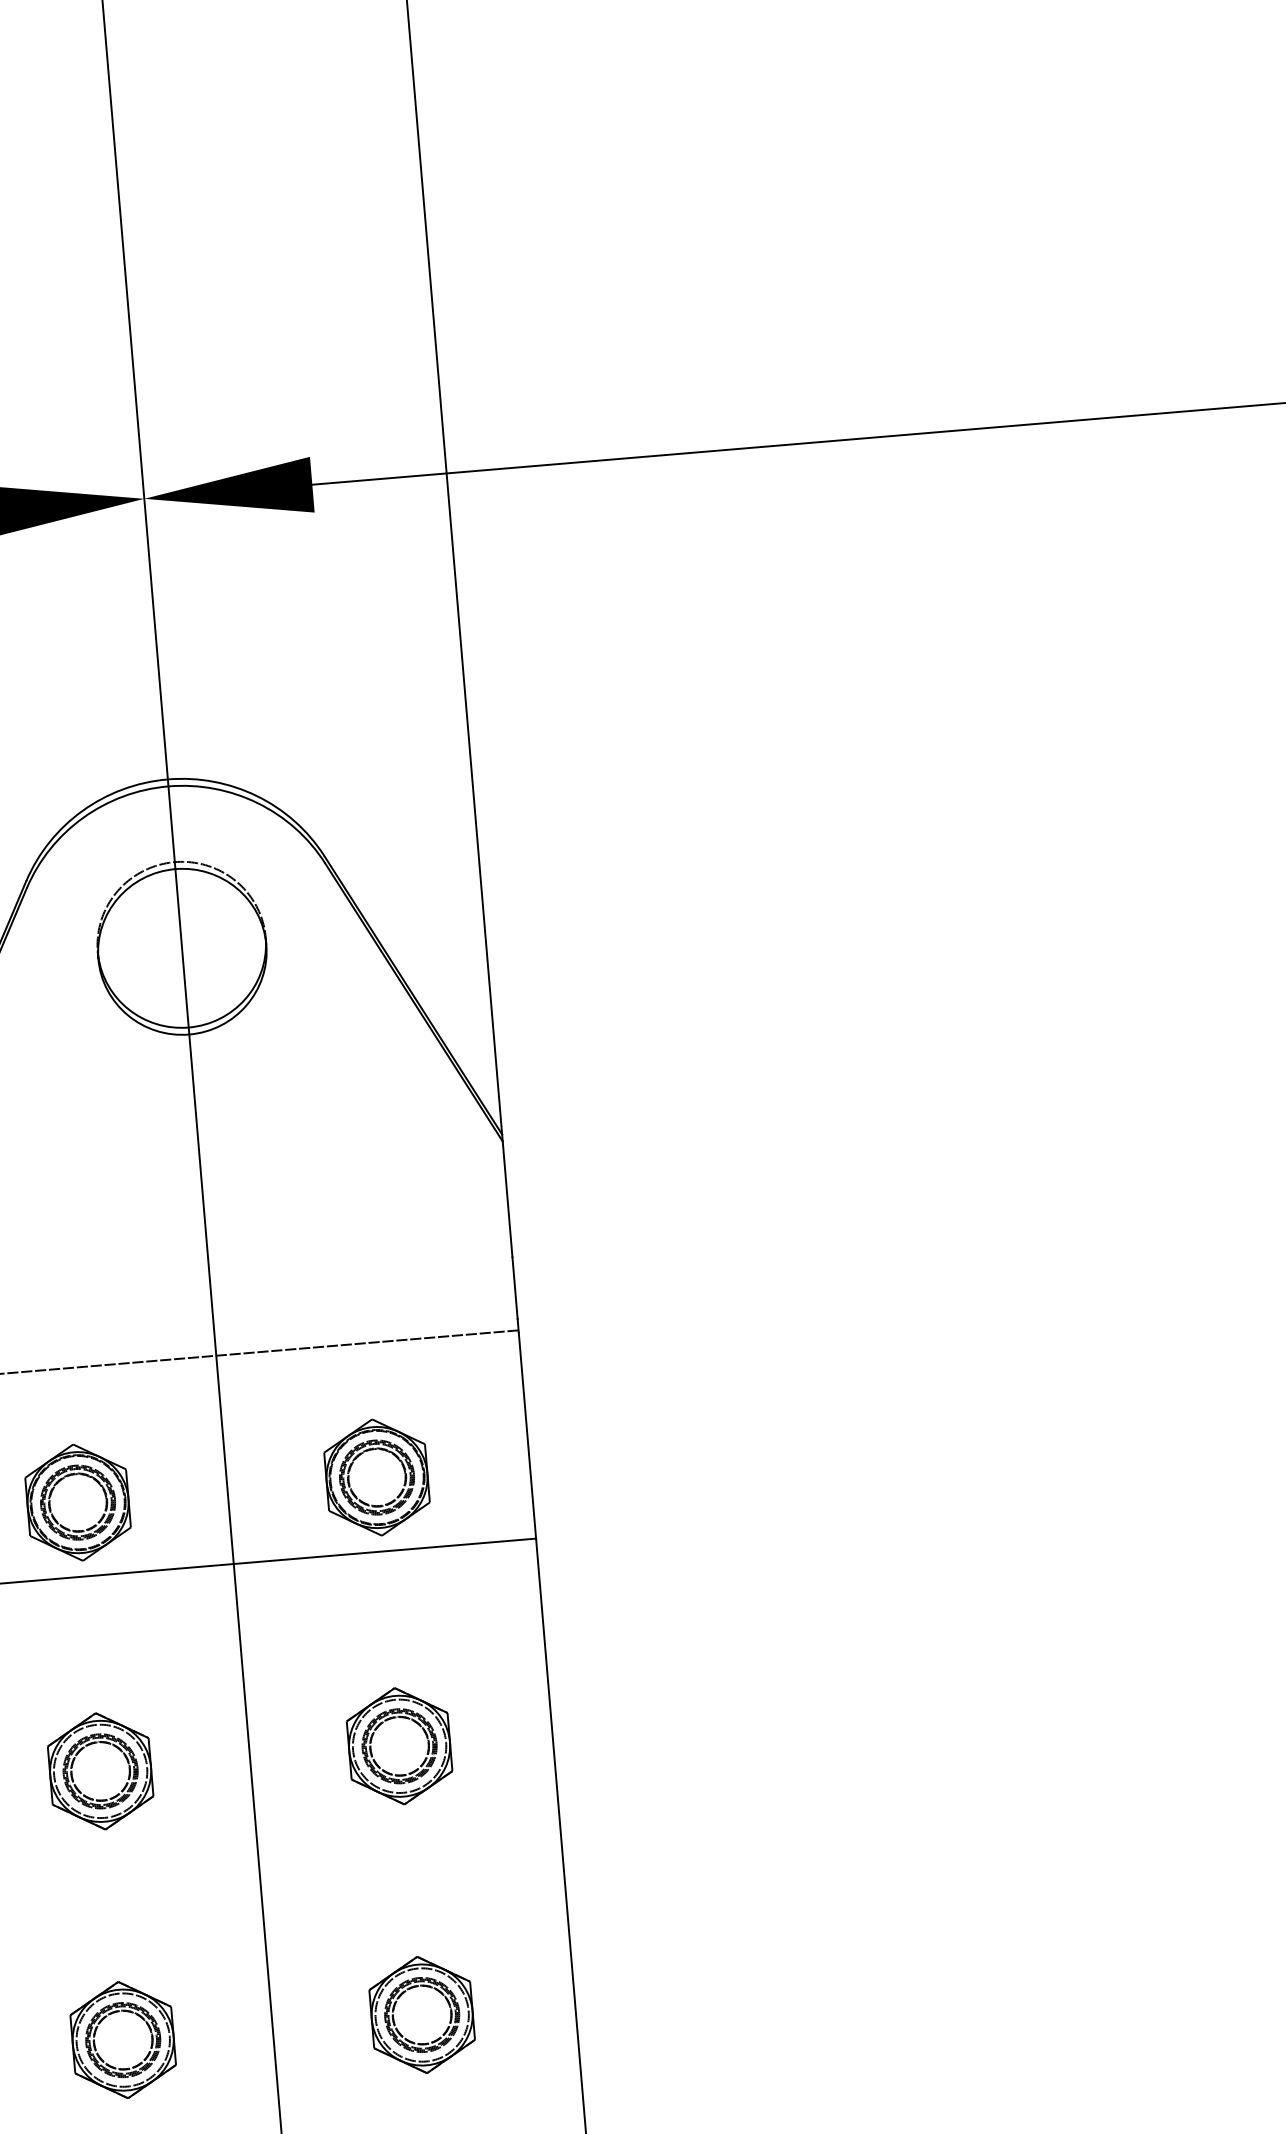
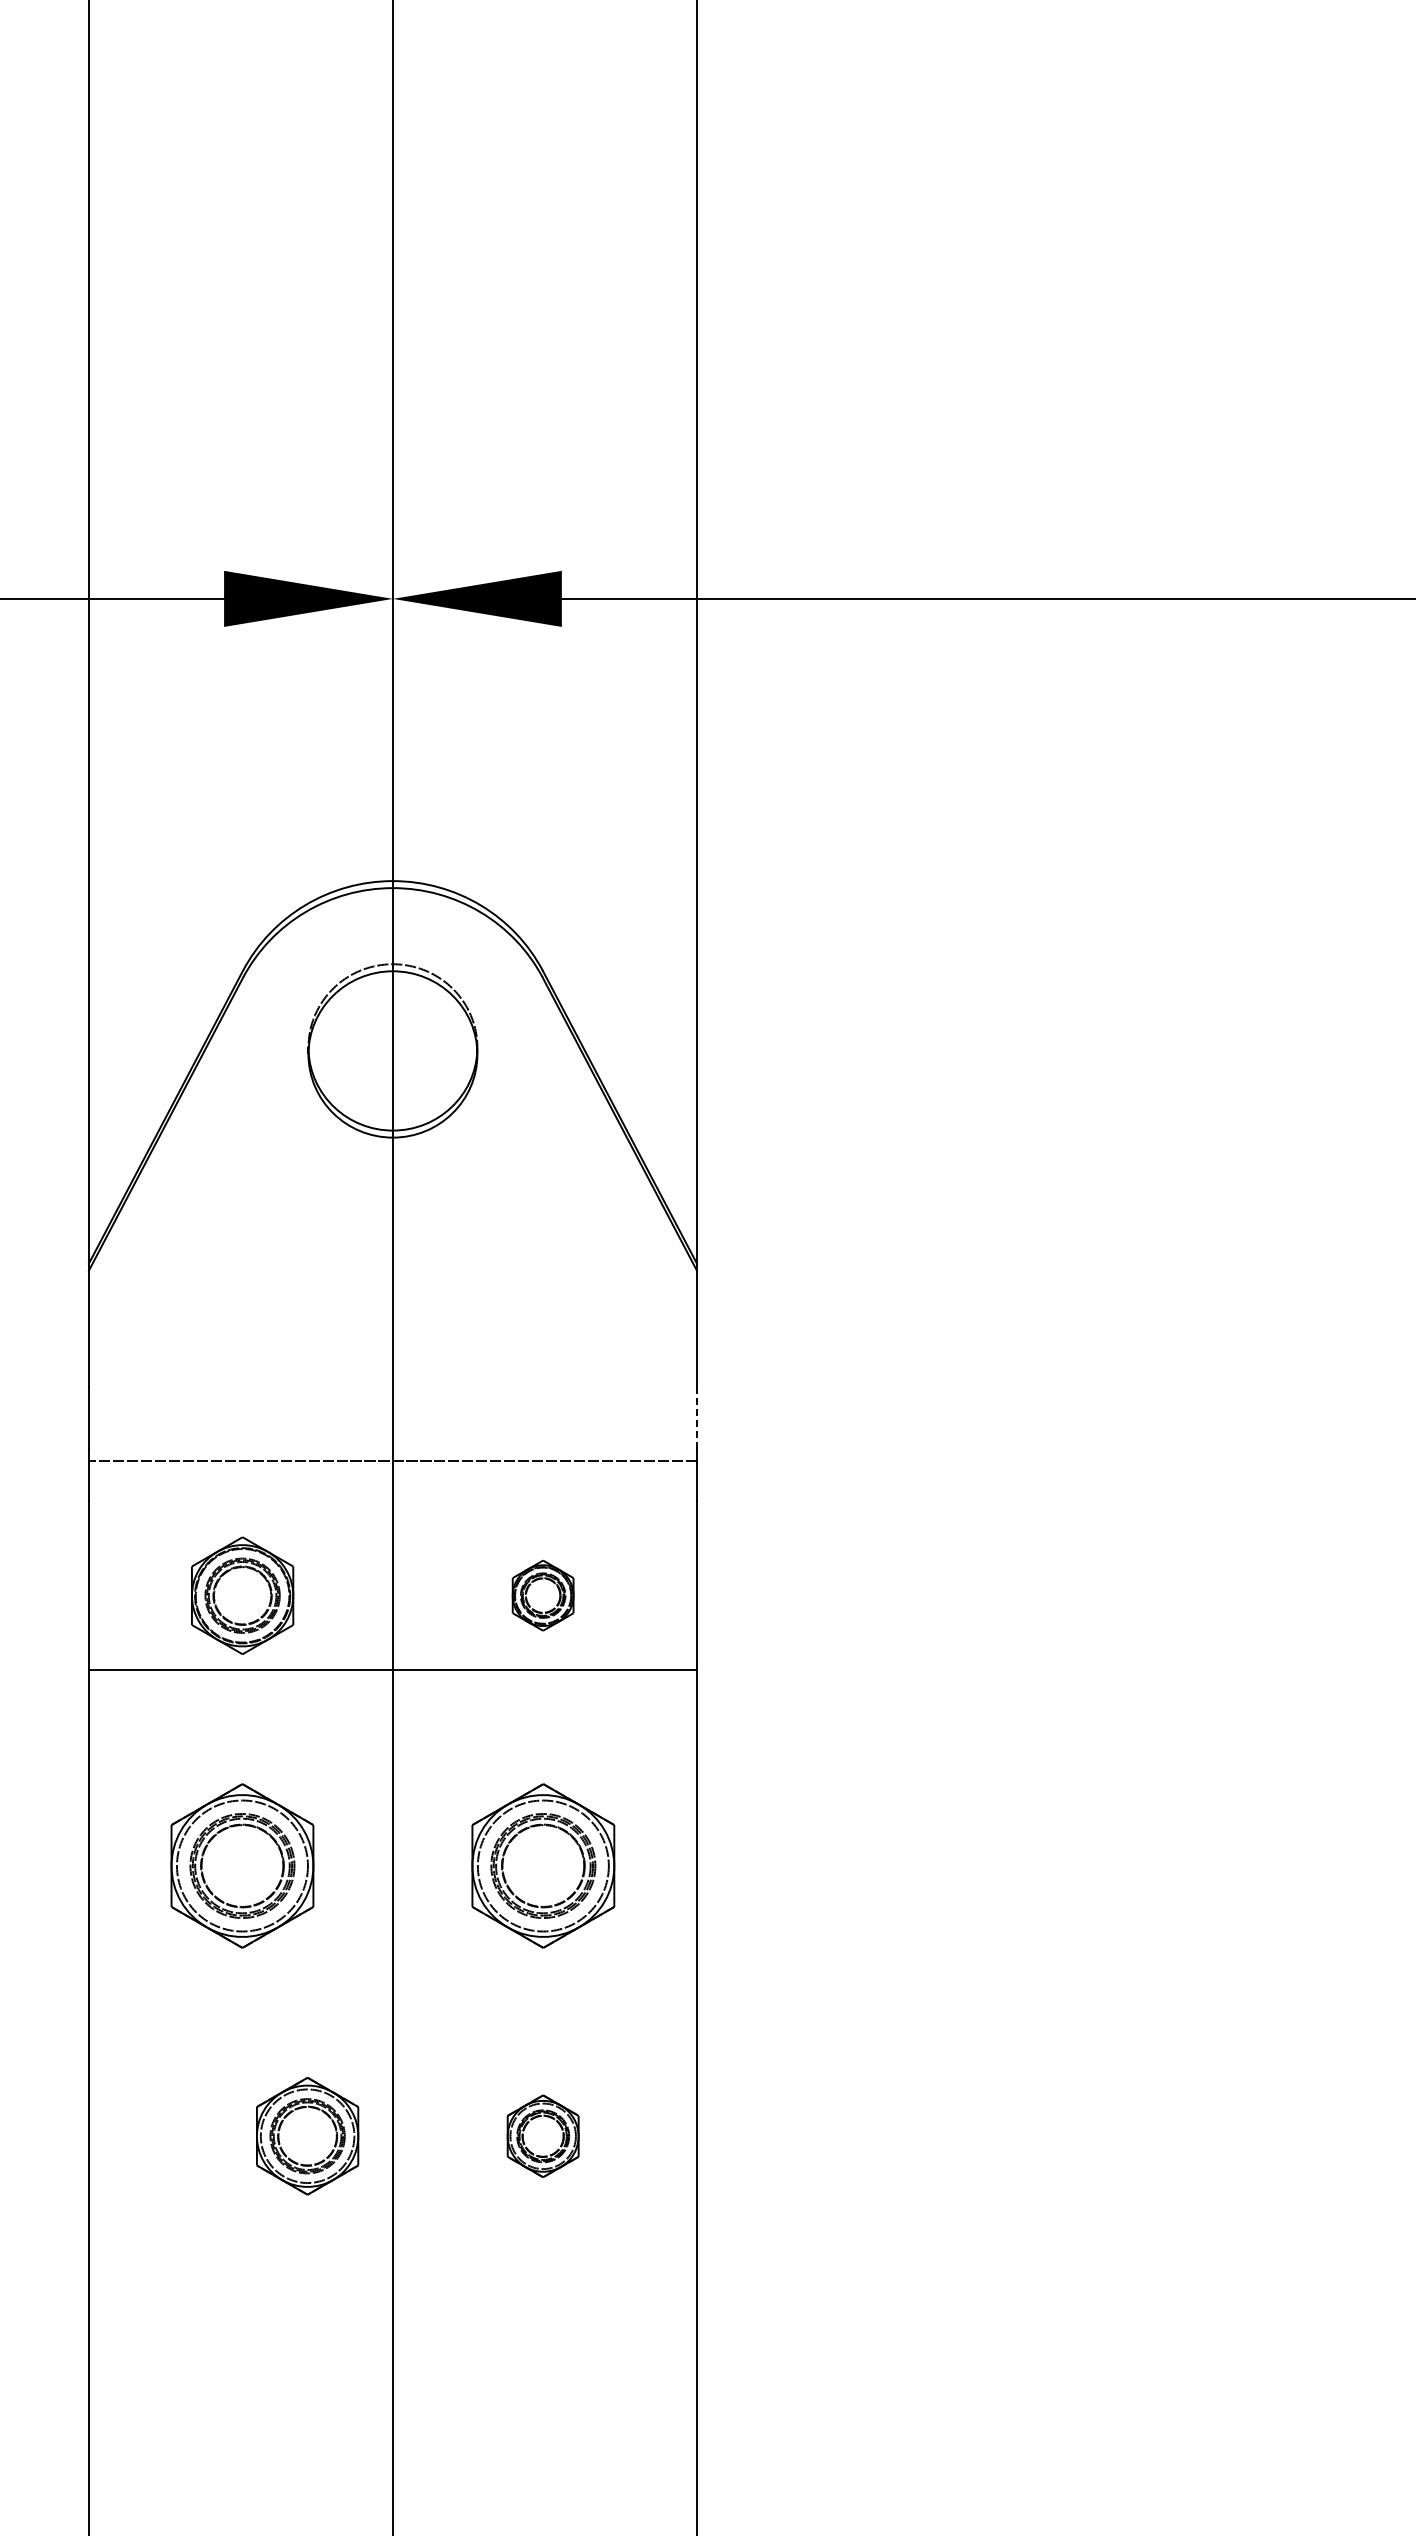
line: (514, 1287) -> (696, 1417), solid -> dashed
part: (376, 1477) -> (542, 1595), size x0.6
part: (398, 1745) -> (542, 1865), size x1.4
part: (100, 1770) -> (242, 1865), size x1.4
part: (421, 2015) -> (542, 2136), size x0.7
part: (123, 2040) -> (307, 2136), moved

